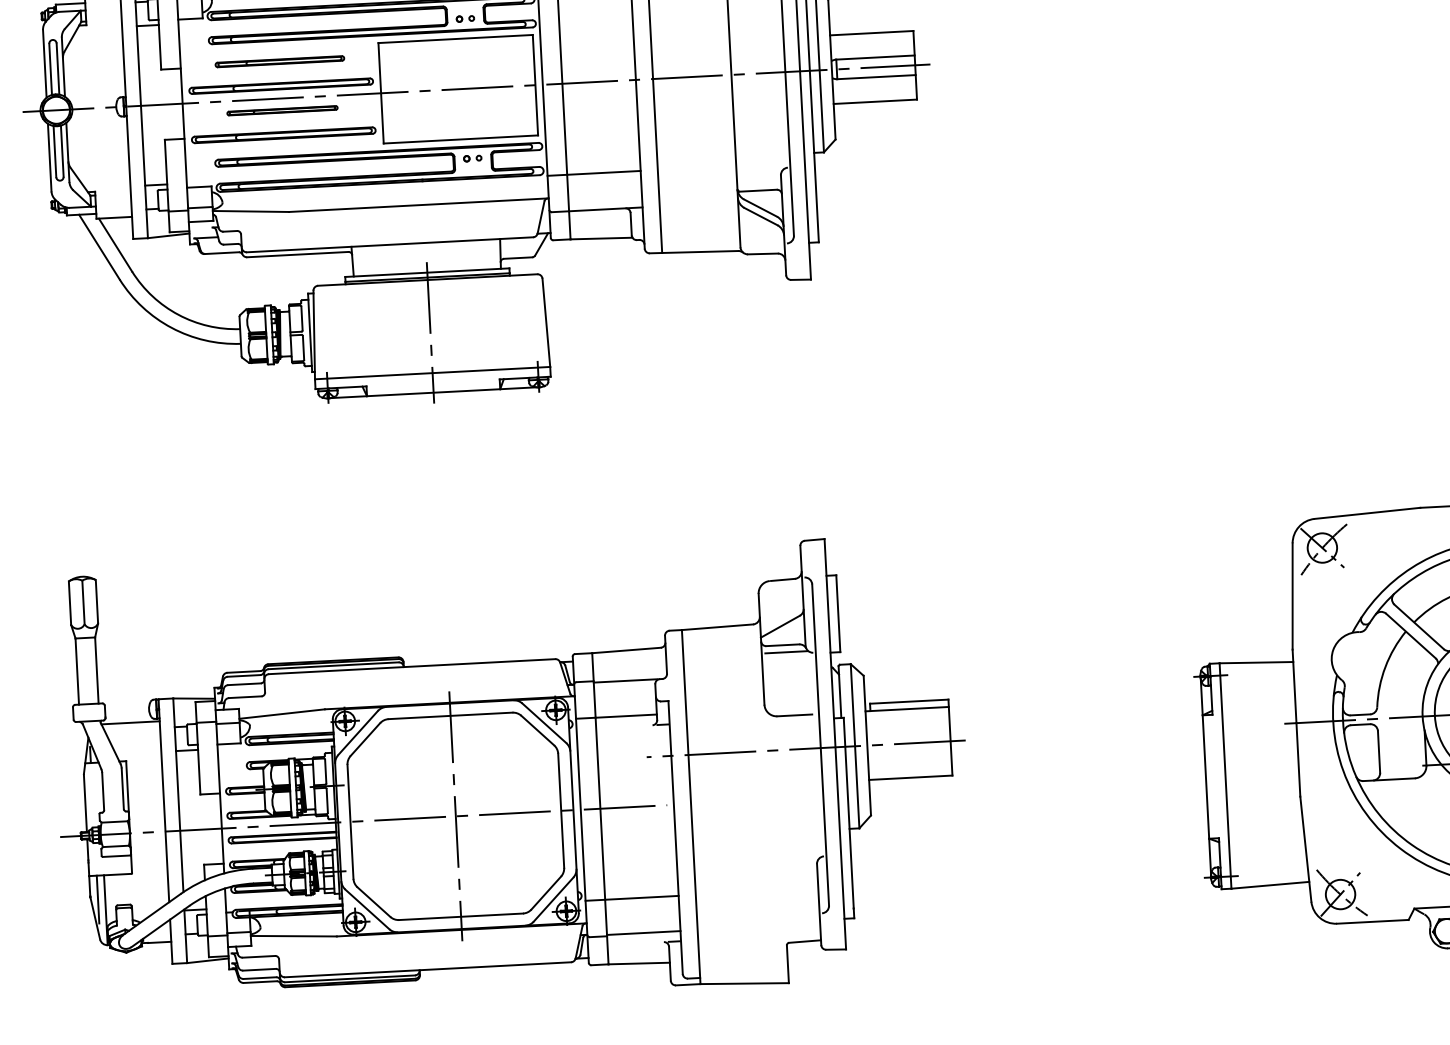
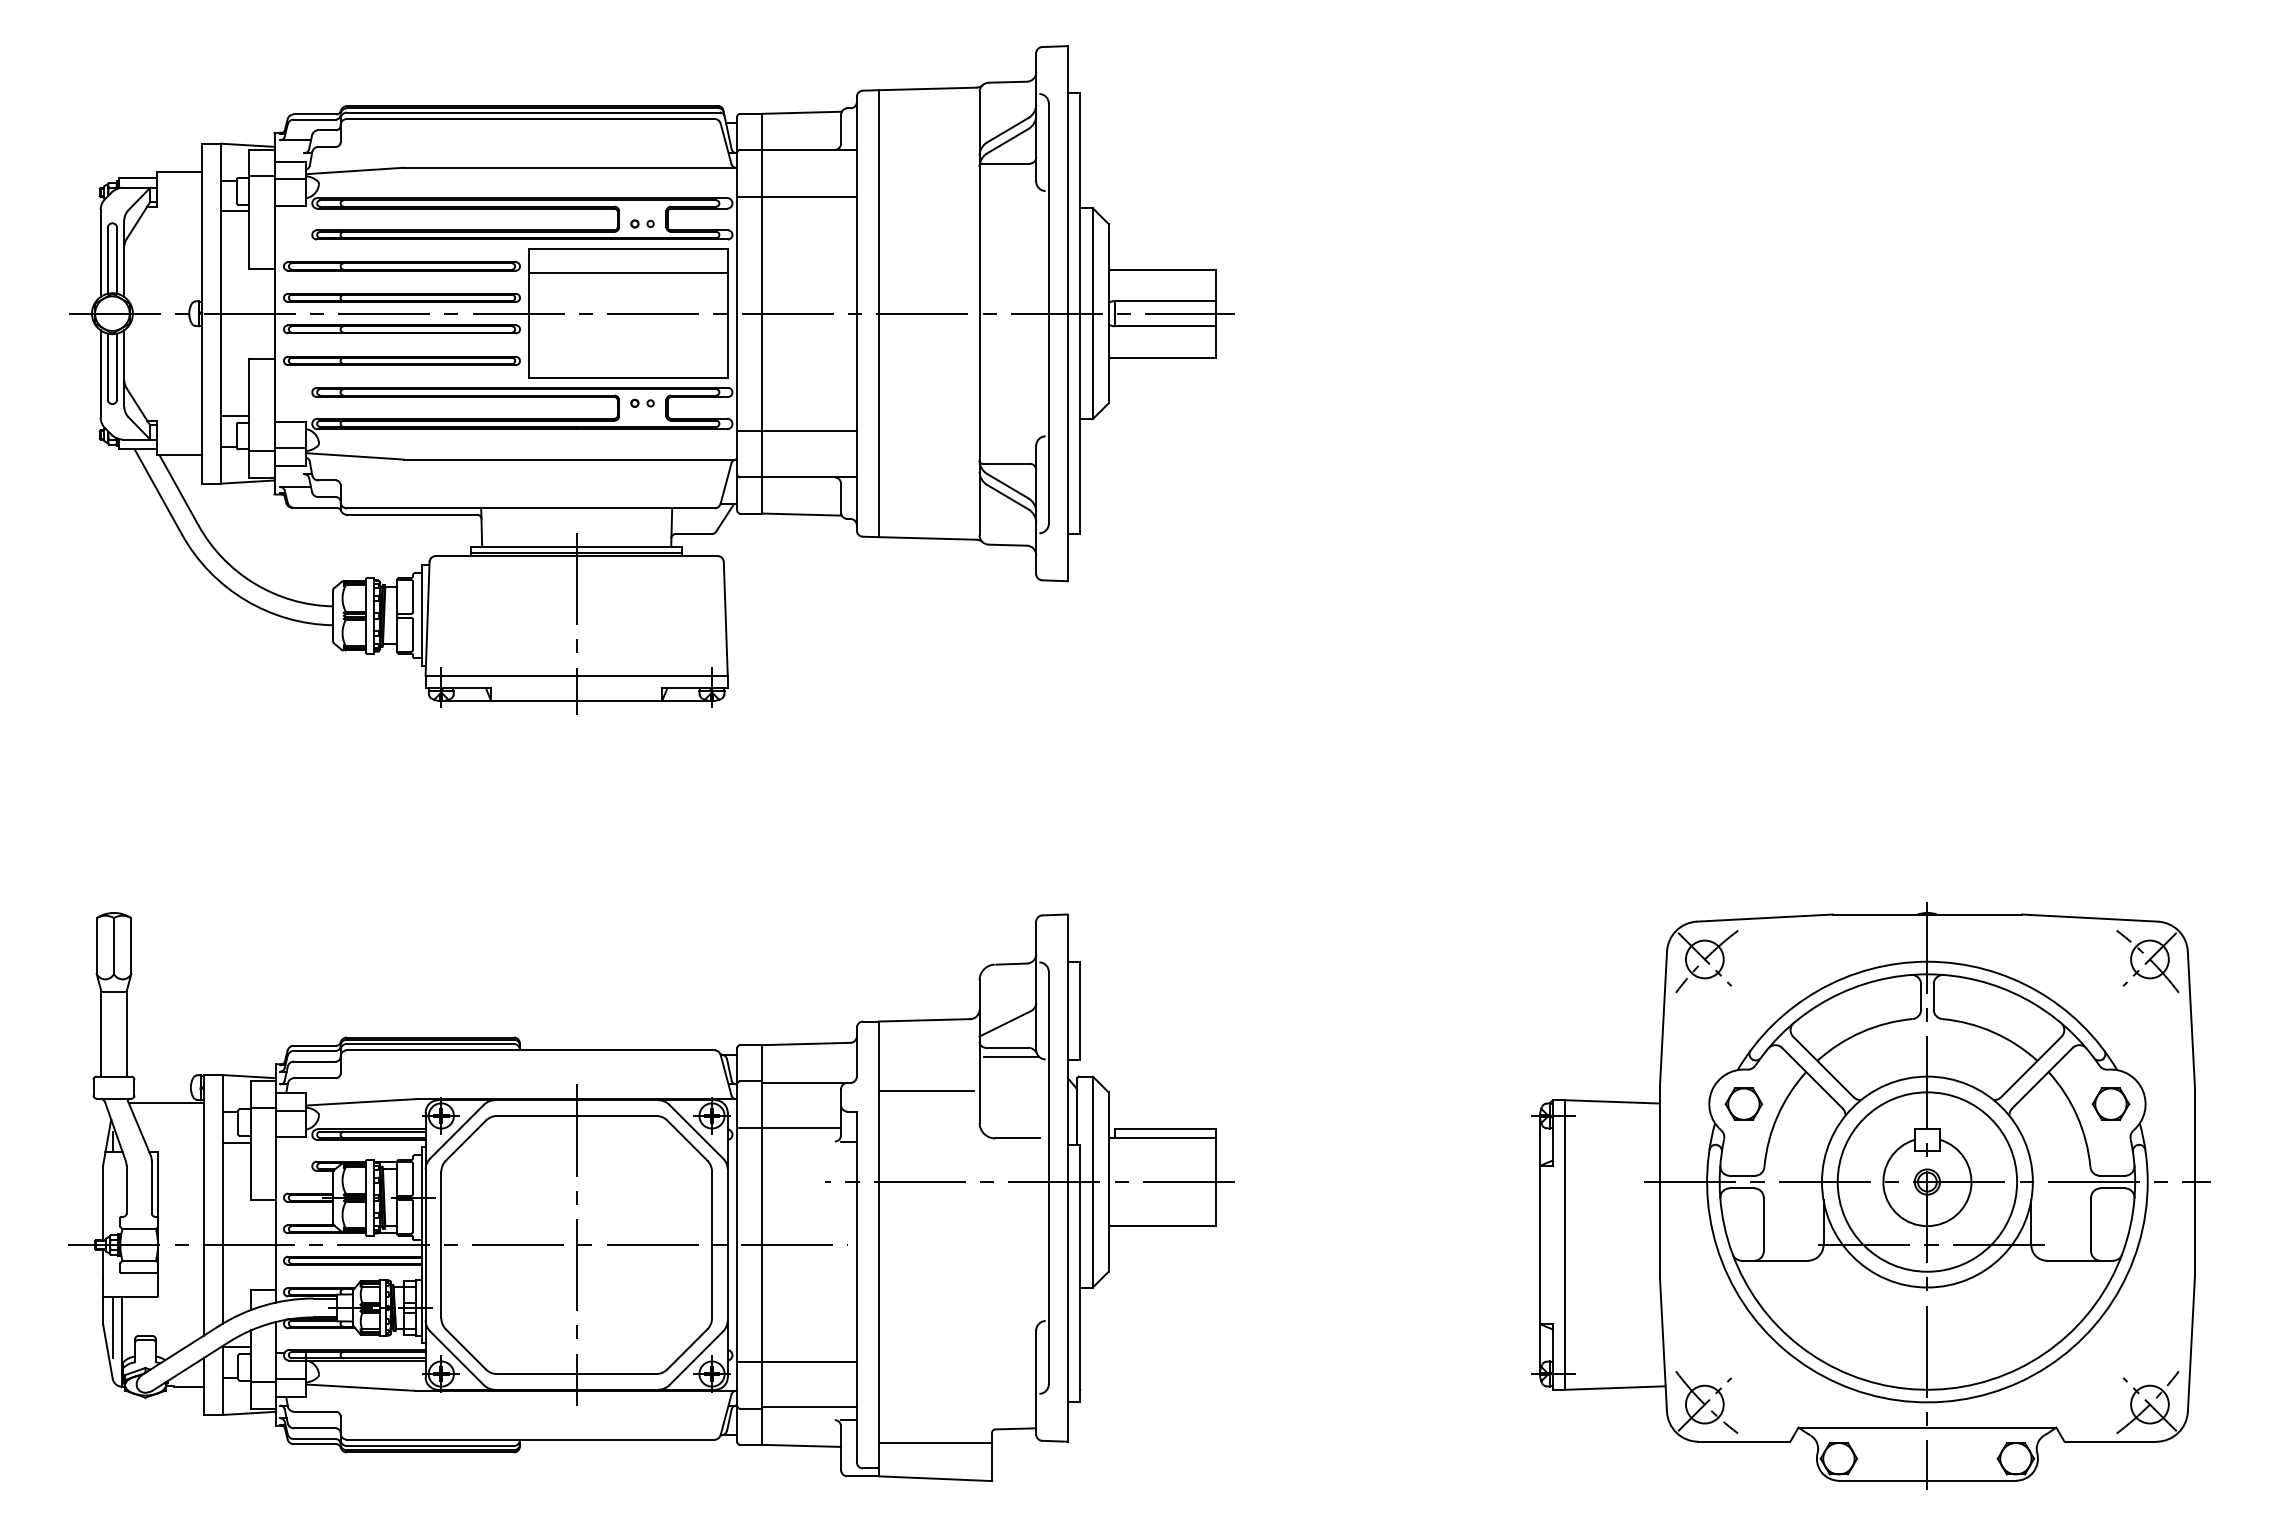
line: (456, 57) -> (628, 272), added
part: (279, 61) -> (401, 266), size x1.43
part: (282, 110) -> (401, 329), size x1.67
part: (1358, 658) -> (1743, 1103), added
line: (721, 682) -> (926, 1091), added
line: (743, 955) -> (935, 1442), added

